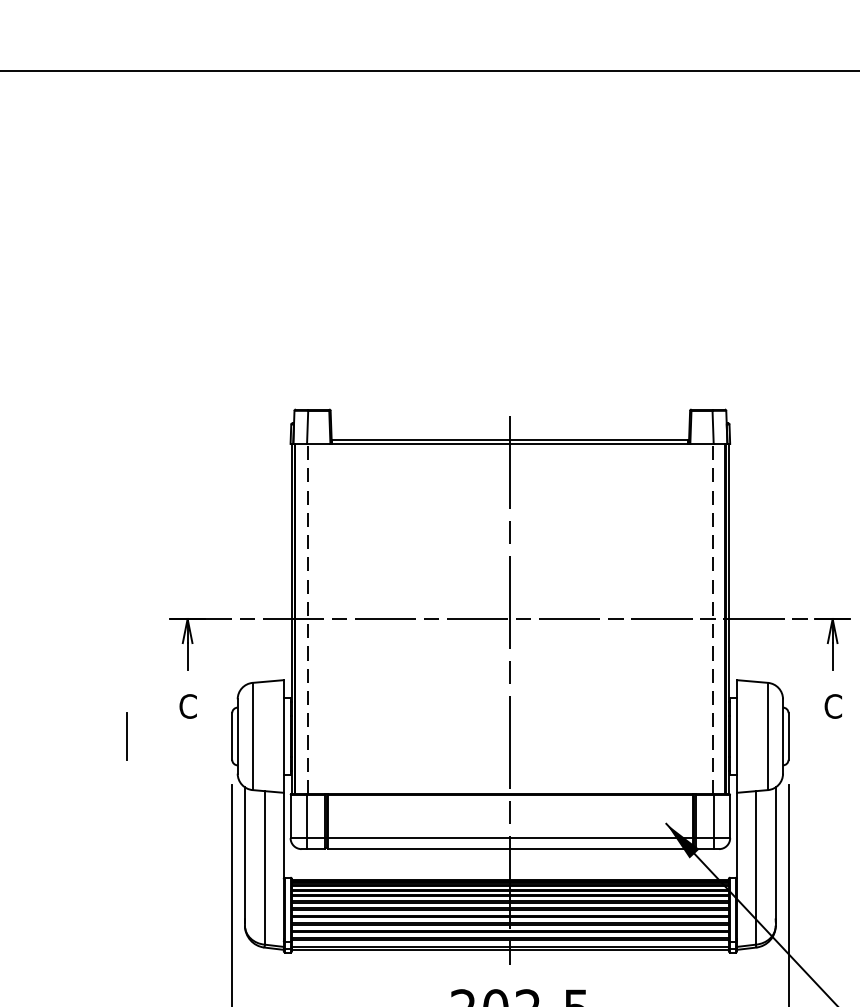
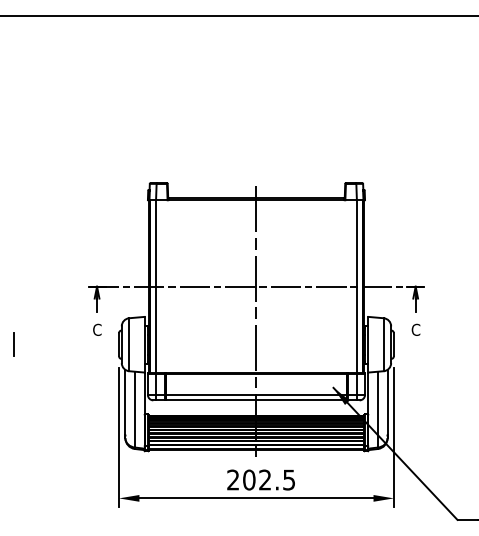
line: (307, 618) -> (156, 286), dashed -> solid
line: (712, 618) -> (356, 286), dashed -> solid
line: (125, 736) -> (13, 344), moved

